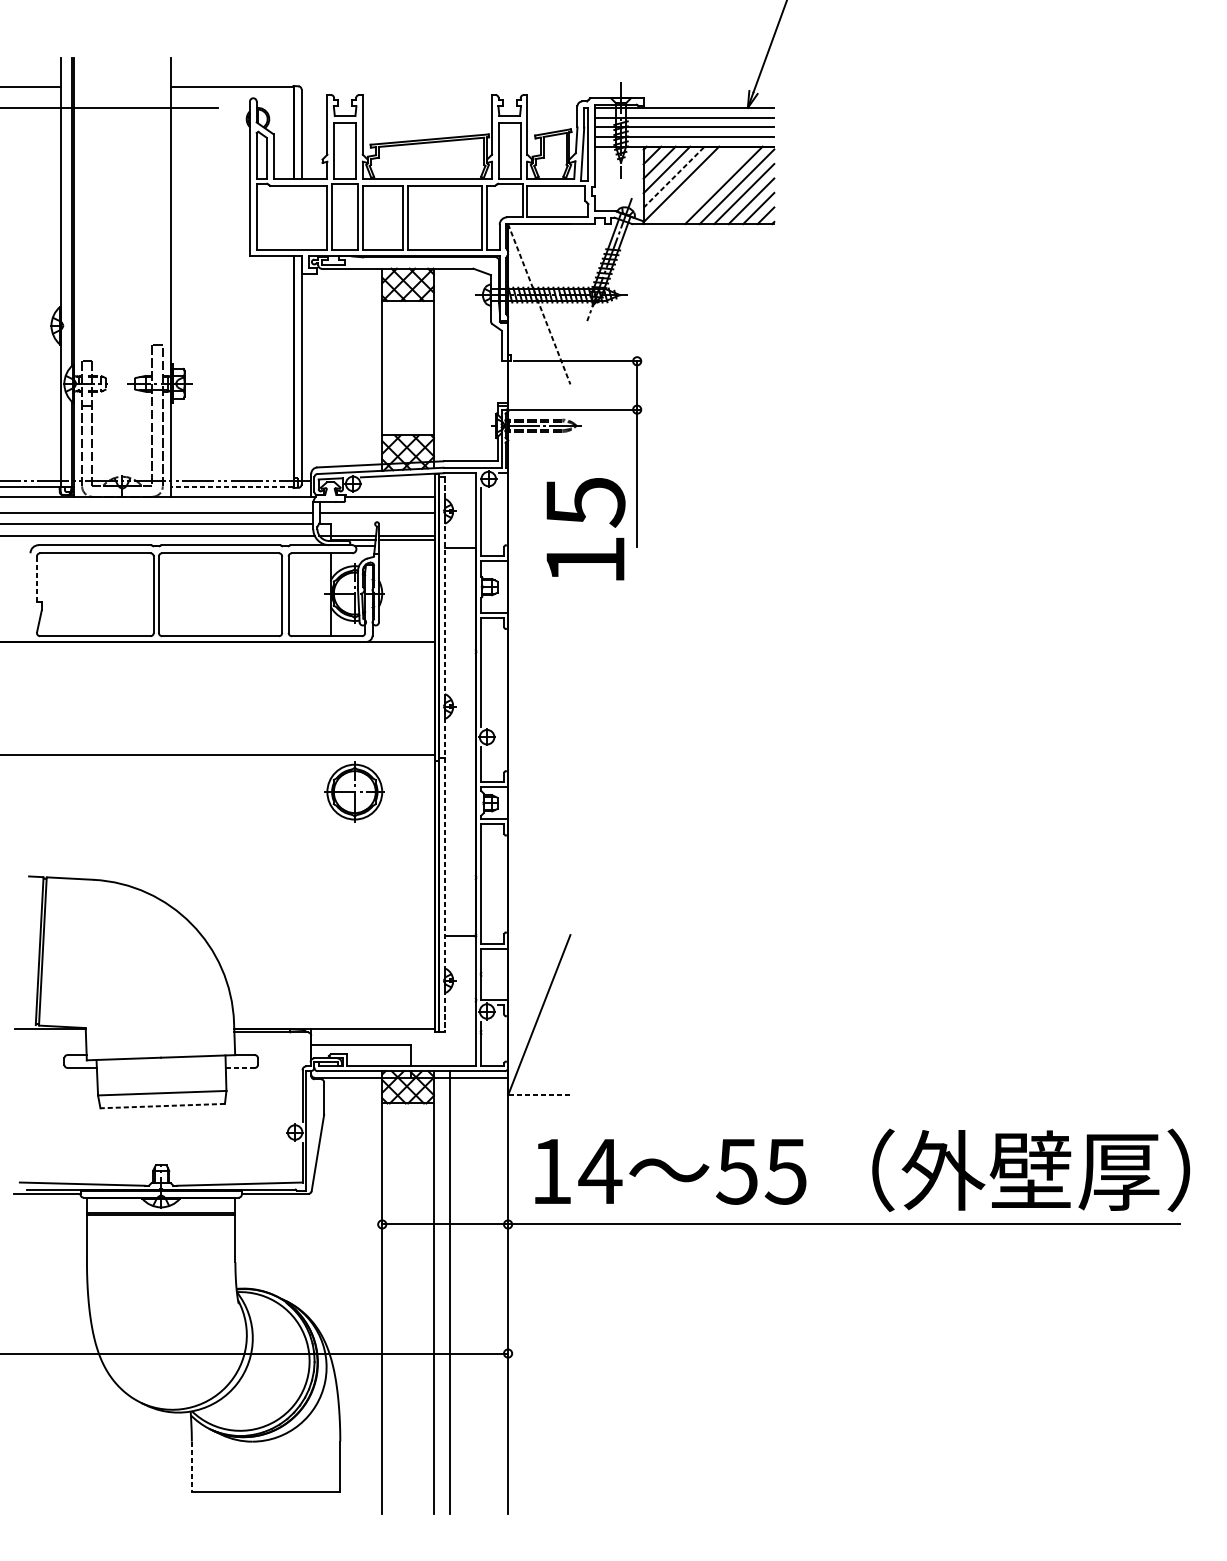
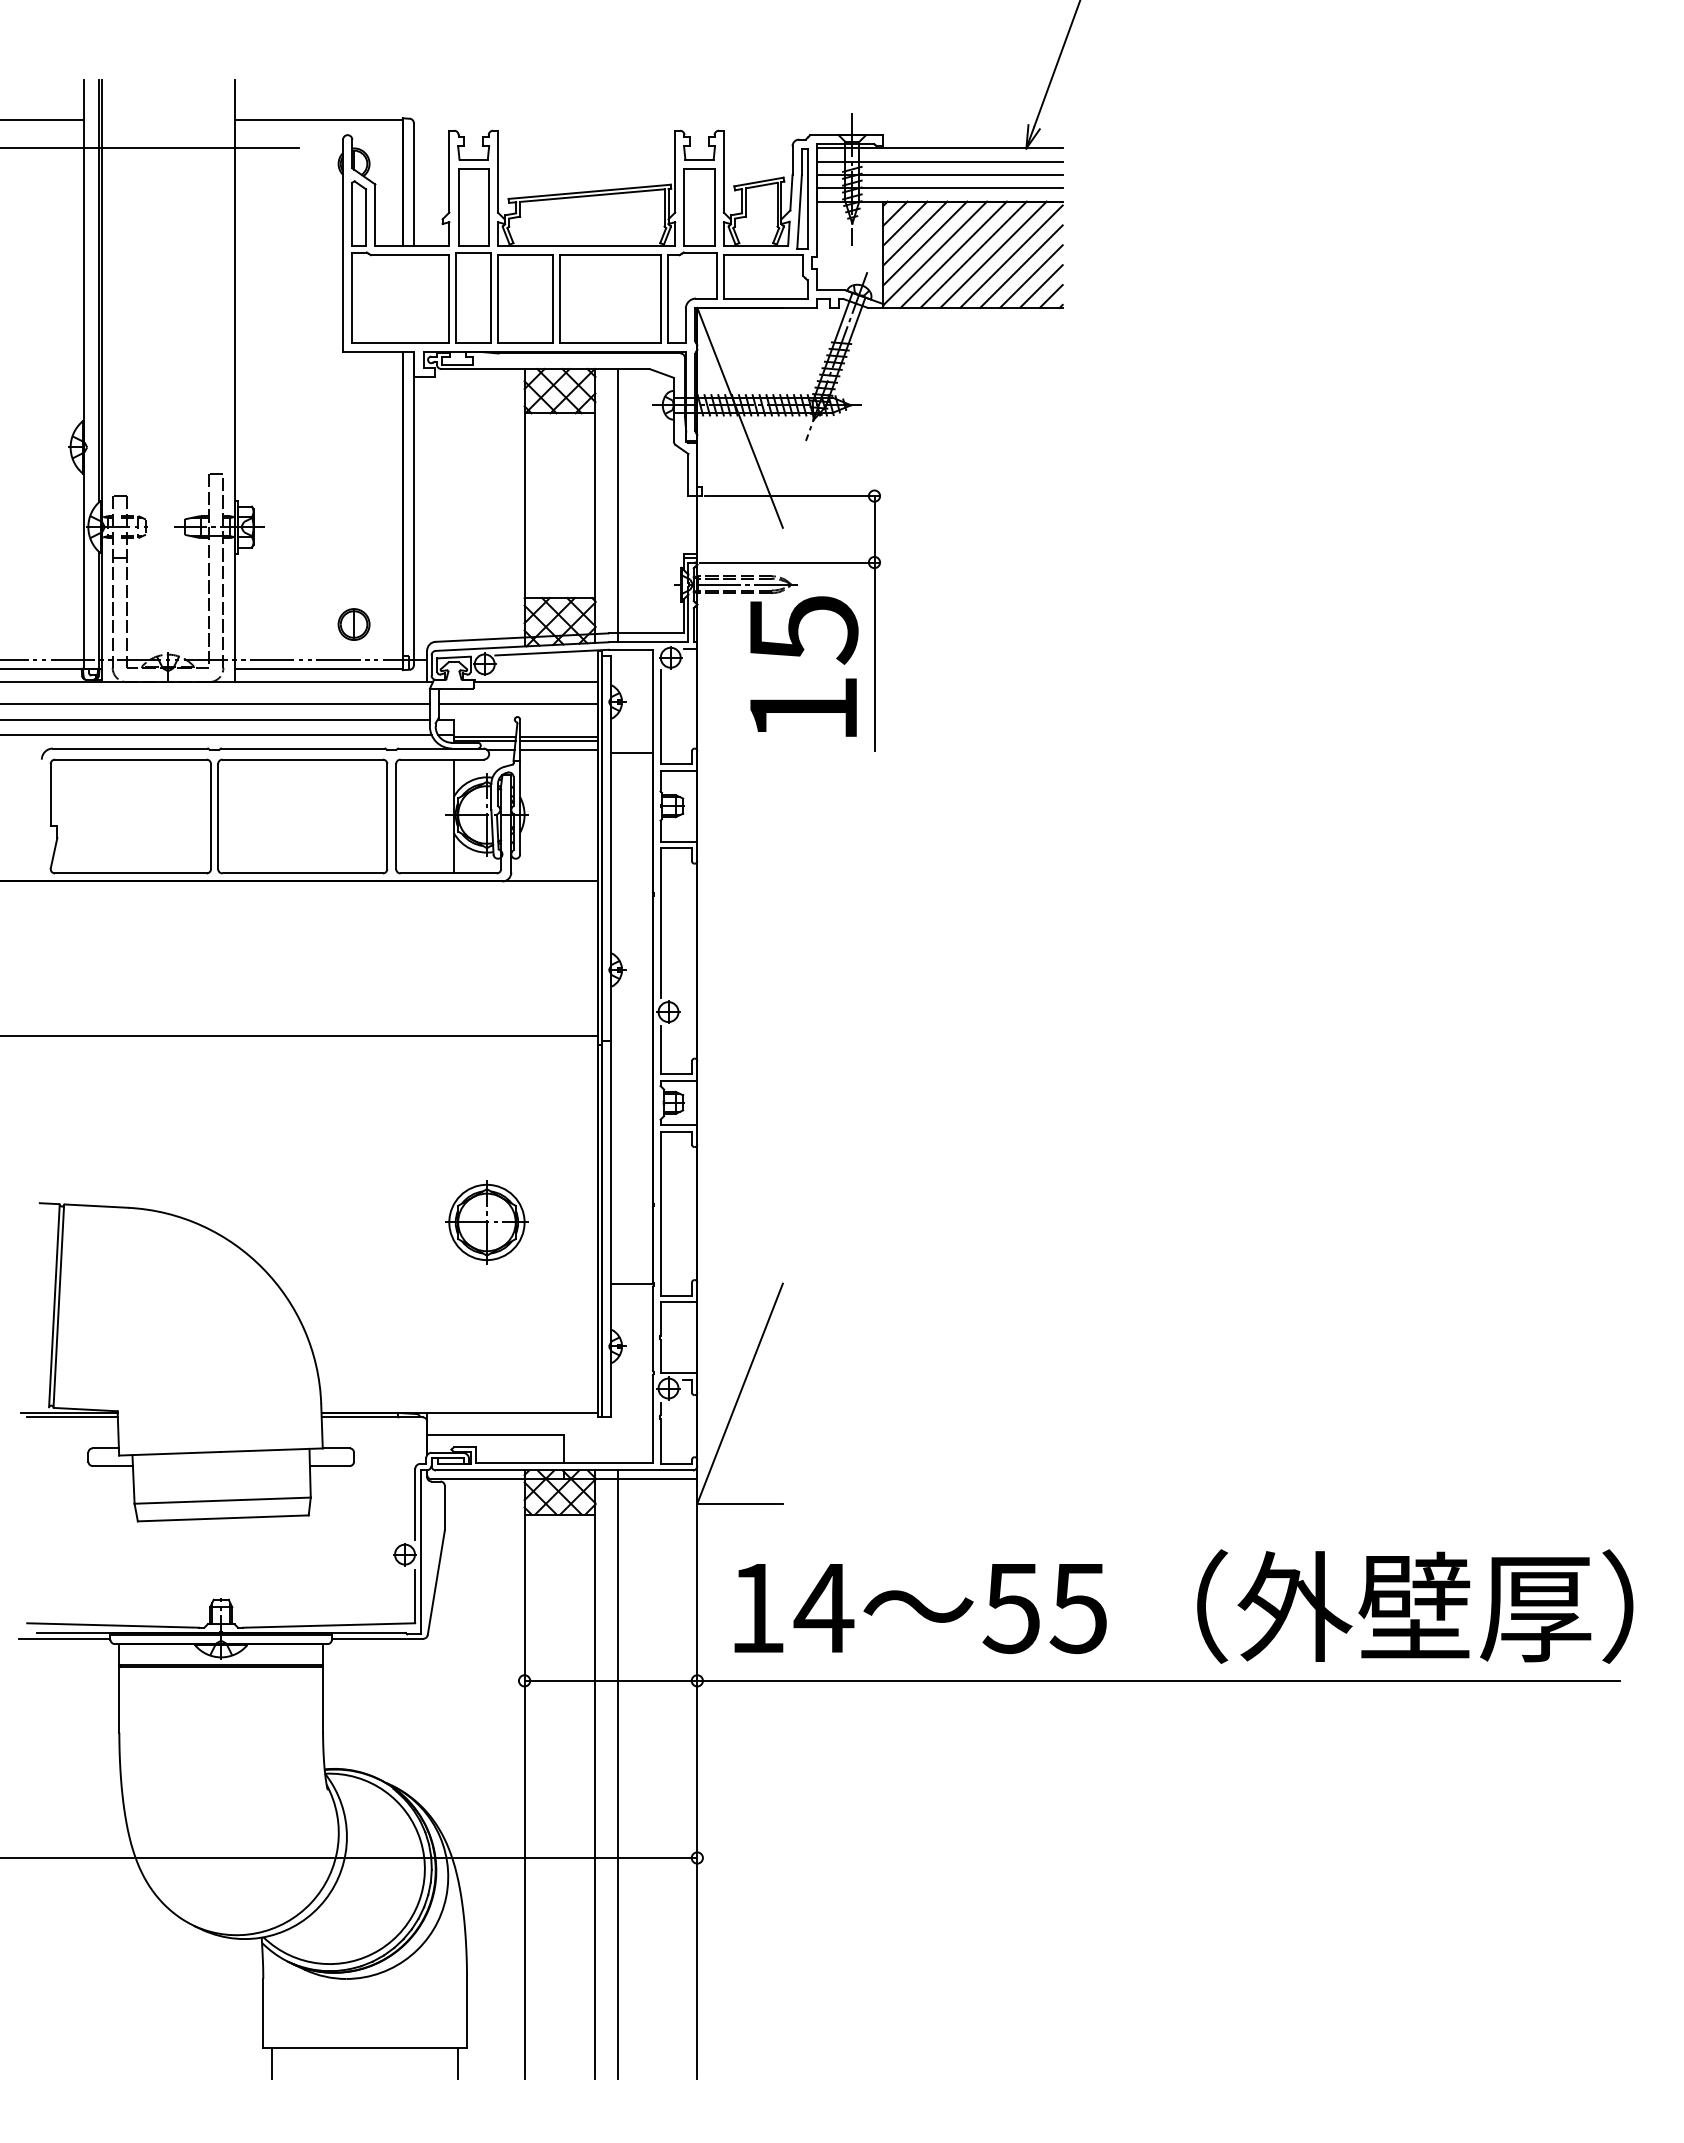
line: (674, 177) -> (925, 243), dashed -> solid
line: (694, 185) -> (953, 254), added
line: (709, 185) -> (973, 254), added
line: (539, 304) -> (740, 418), dashed -> solid
line: (449, 368) -> (617, 505), added
part: (257, 454) -> (353, 624), added
line: (232, 486) -> (318, 668), dashed -> solid
text: (586, 529) -> (804, 666), moved
line: (406, 545) -> (558, 749), added
line: (36, 579) -> (50, 795), dashed -> solid
line: (444, 754) -> (610, 1036), dashed -> solid
part: (354, 792) -> (486, 1222), moved
line: (52, 1032) -> (72, 1417), added
line: (240, 1068) -> (329, 1466), dashed -> solid
line: (539, 1095) -> (740, 1503), dashed -> solid
line: (162, 1106) -> (222, 1518), dashed -> solid
line: (192, 1466) -> (263, 2013), dashed -> solid
line: (198, 1502) -> (272, 2062), added
line: (334, 1502) -> (458, 2062), added

